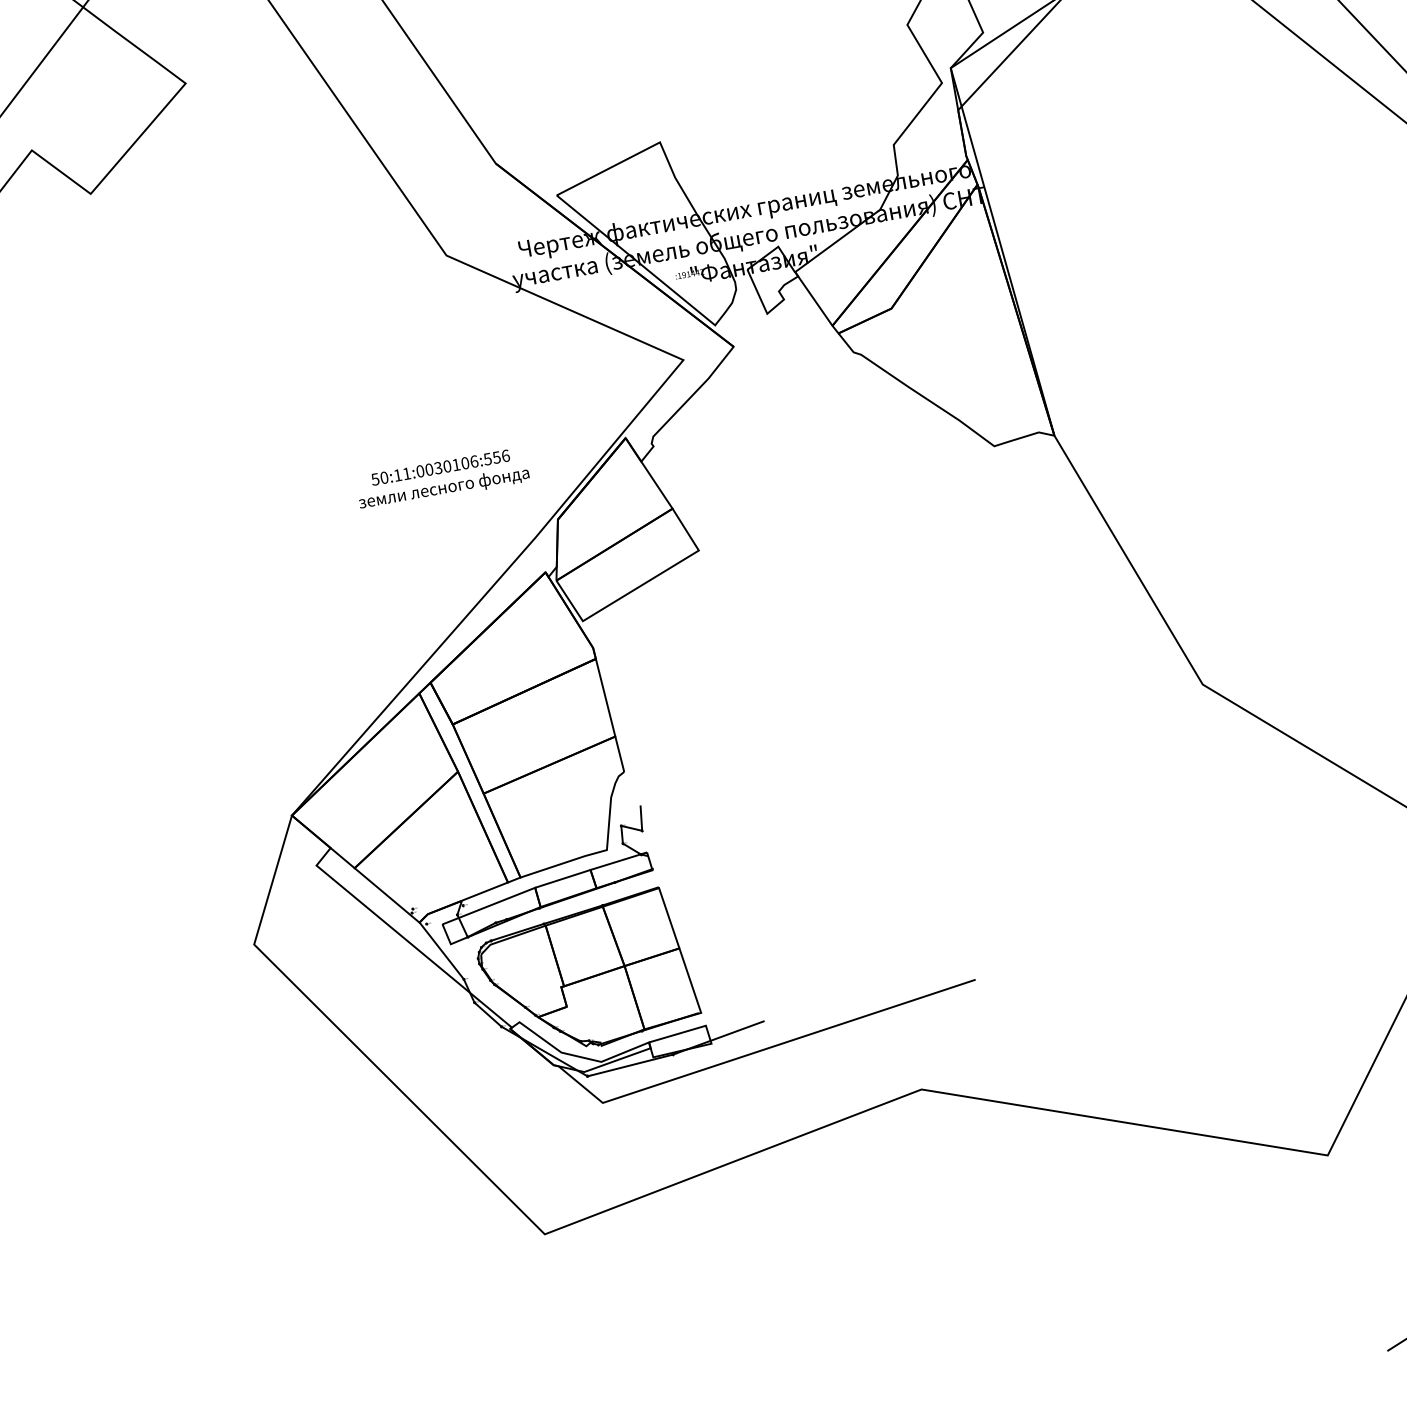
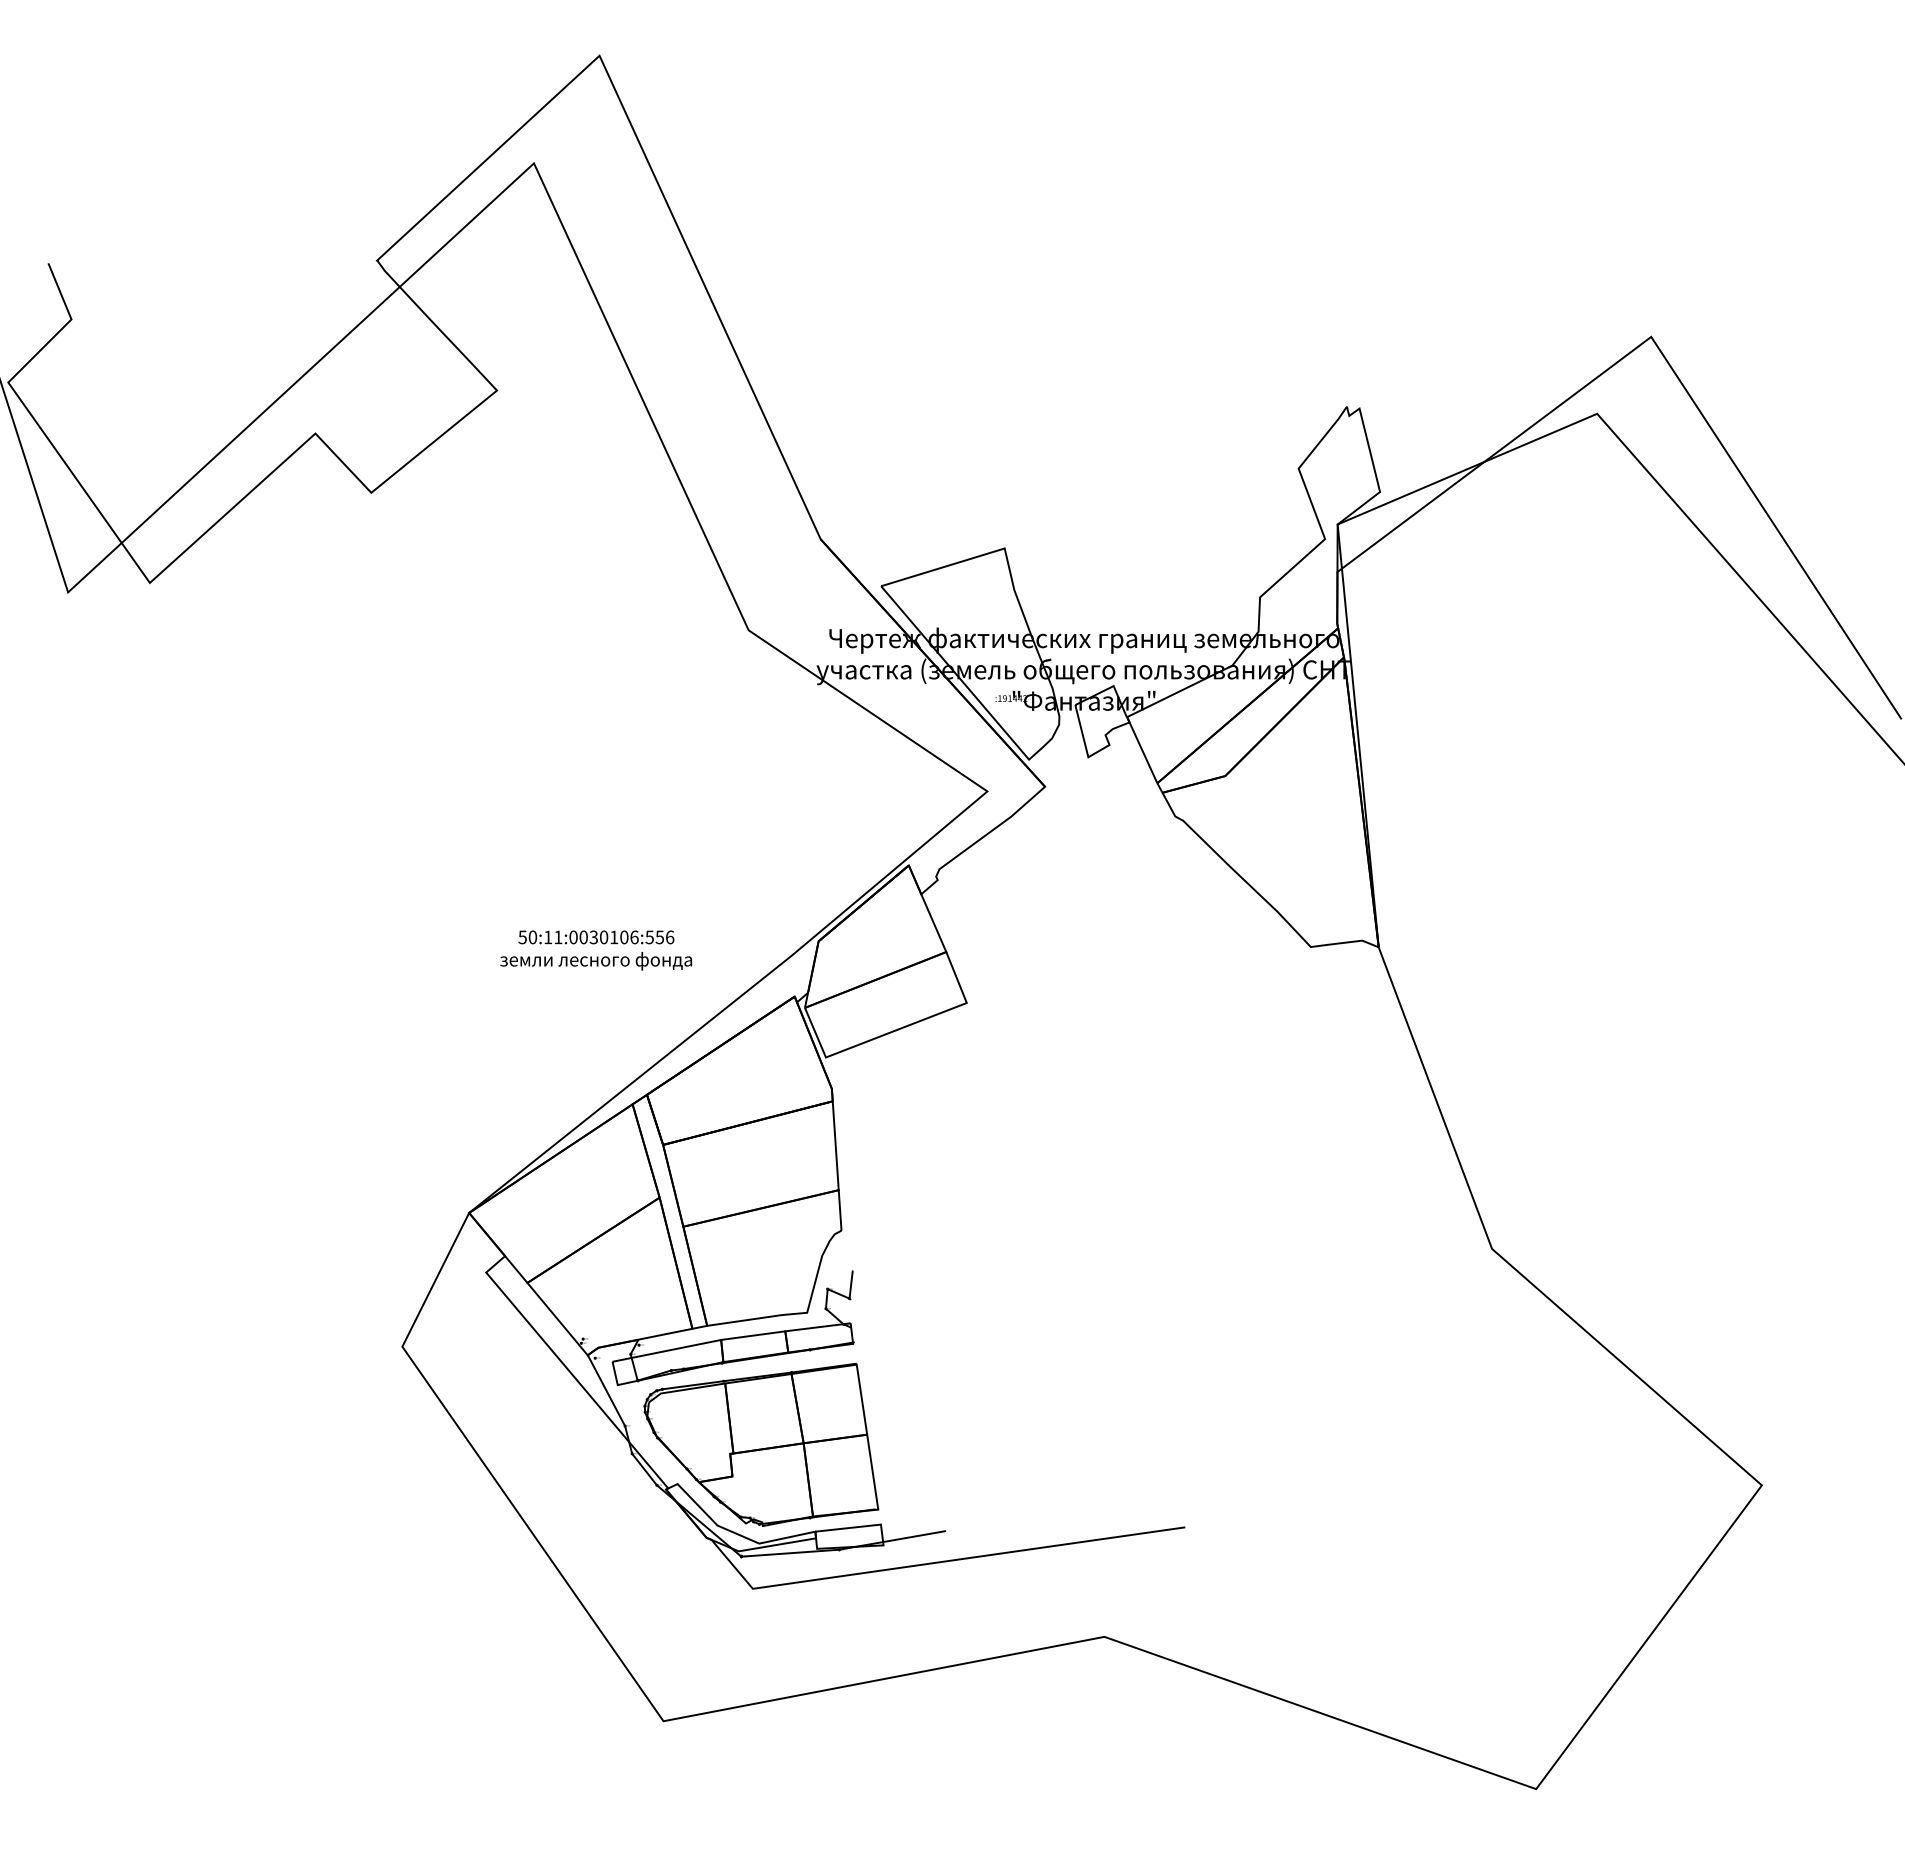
text: (442, 479) -> (596, 950), moved

